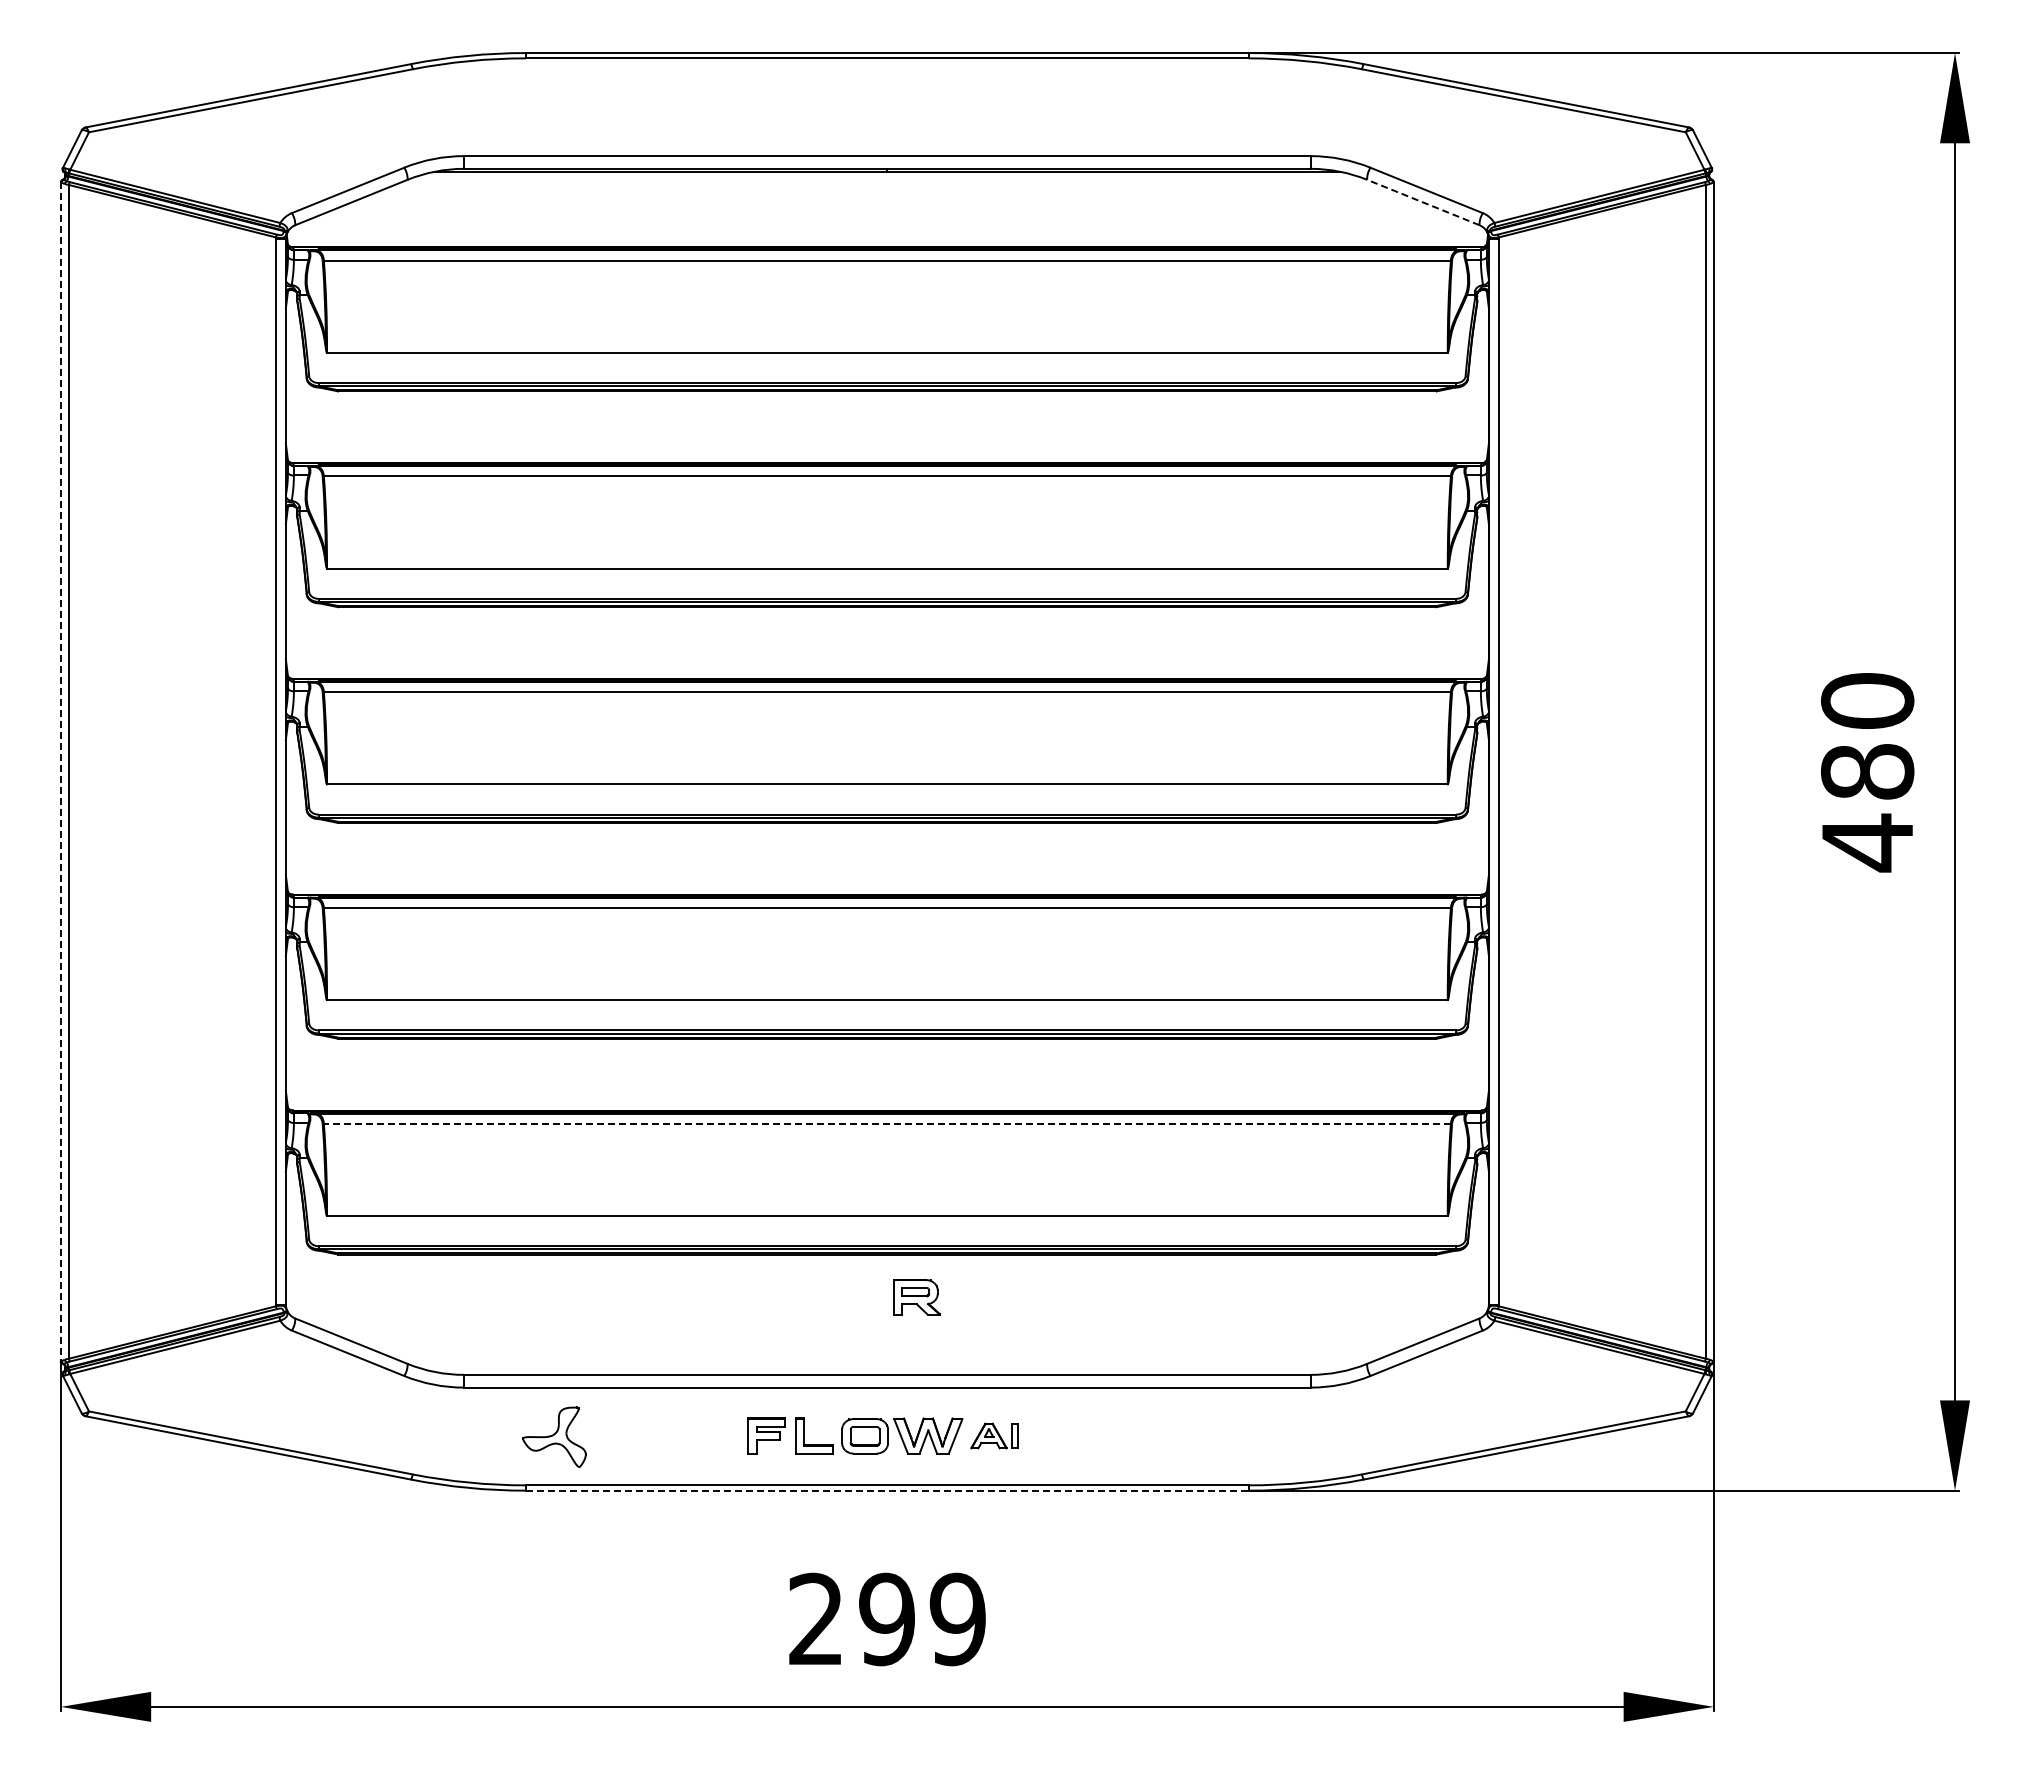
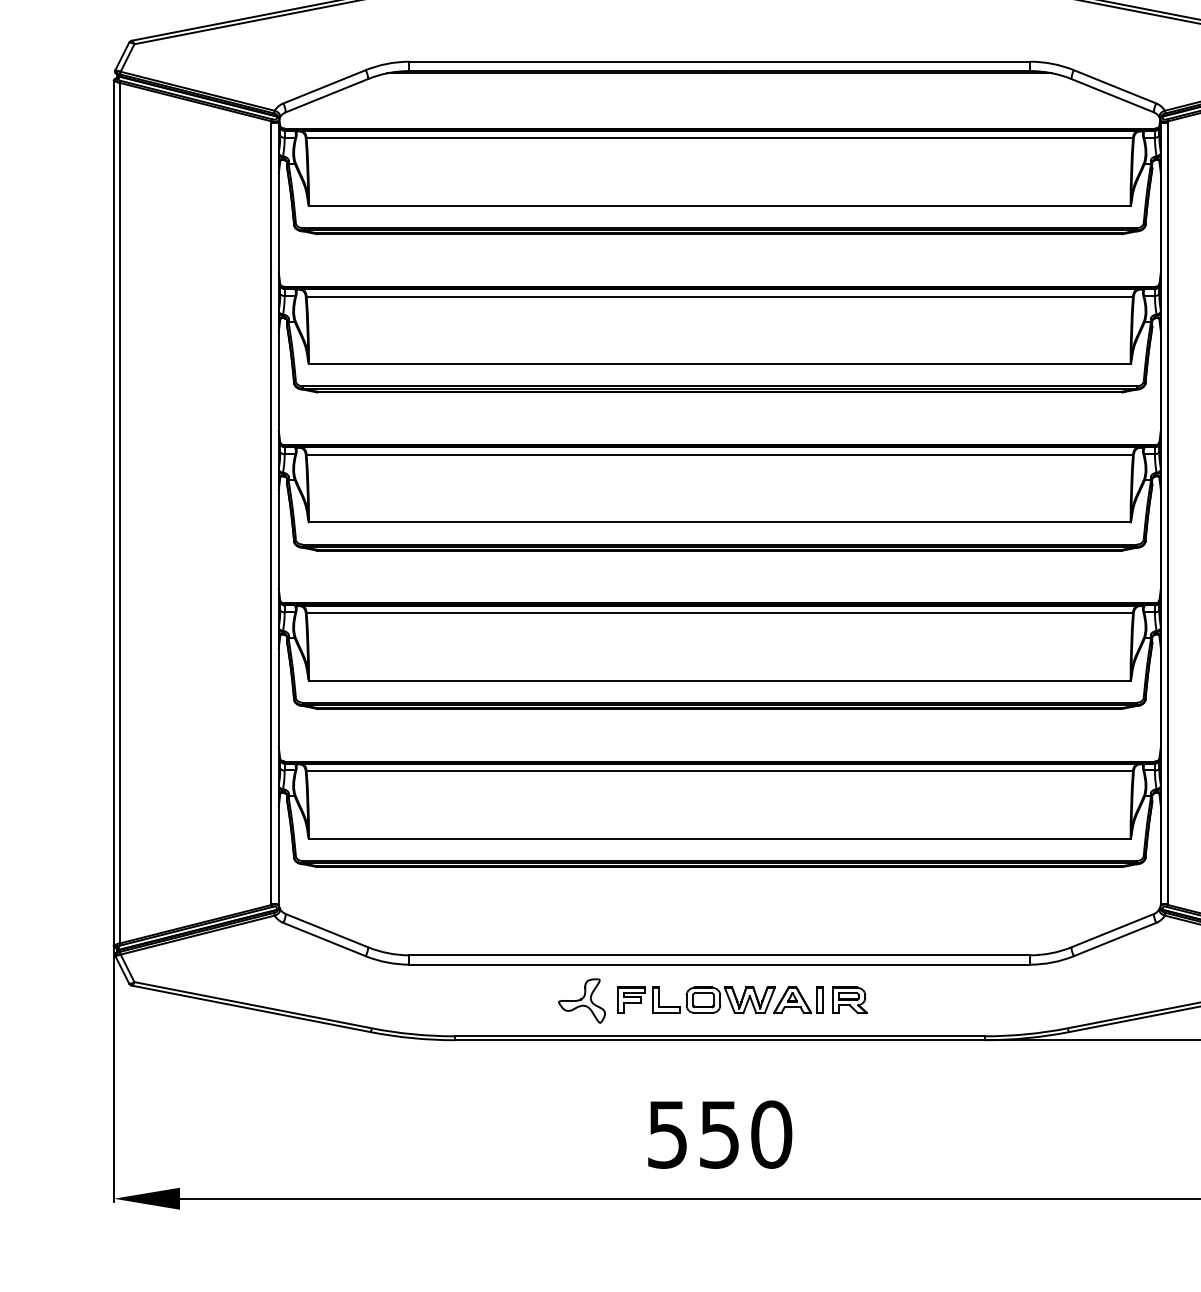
line: (1423, 202) -> (1112, 95), dashed -> solid
line: (60, 772) -> (113, 513), dashed -> solid
line: (887, 1123) -> (719, 771), dashed -> solid
part: (916, 1297) -> (849, 1000), moved
part: (994, 1435) -> (798, 999), size x1.43
part: (554, 1436) -> (582, 1000), moved
line: (887, 1490) -> (719, 1040), dashed -> solid
text: (887, 1619) -> (719, 1134), 299 -> 550

